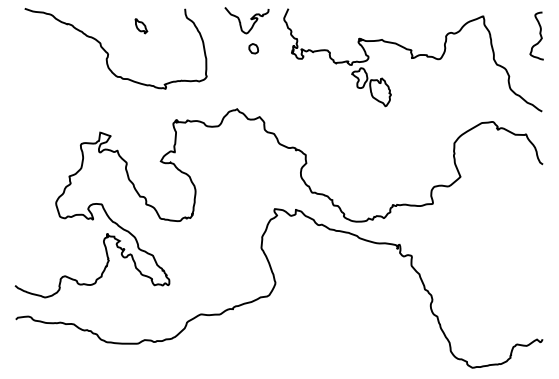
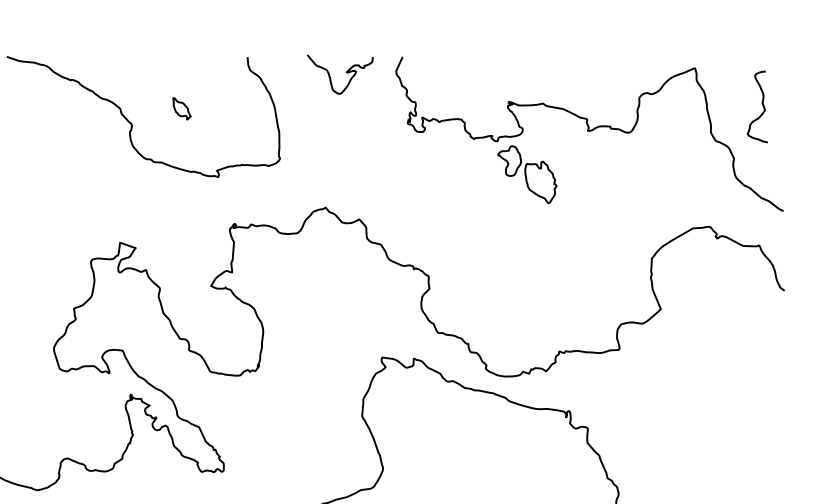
part: (141, 26) -> (182, 109), moved
curve: (539, 34) -> (761, 104), moved
part: (253, 48) -> (350, 116), removed

